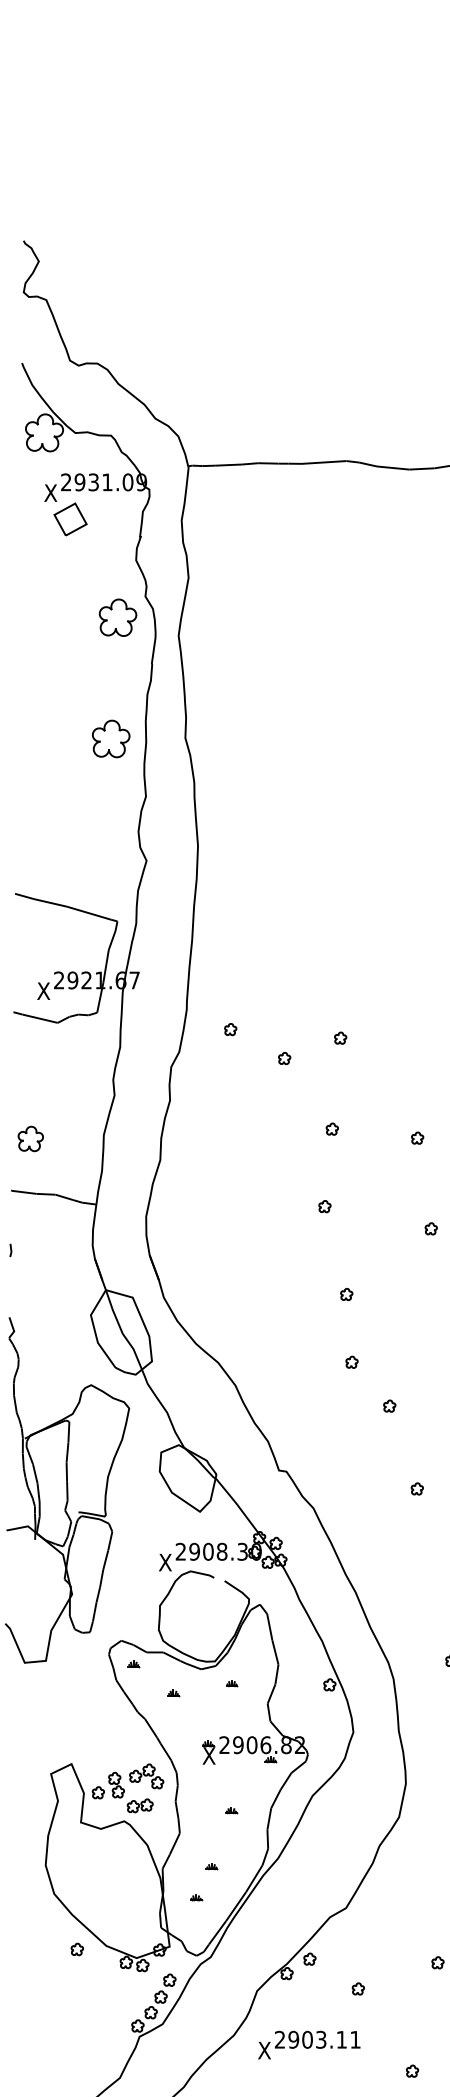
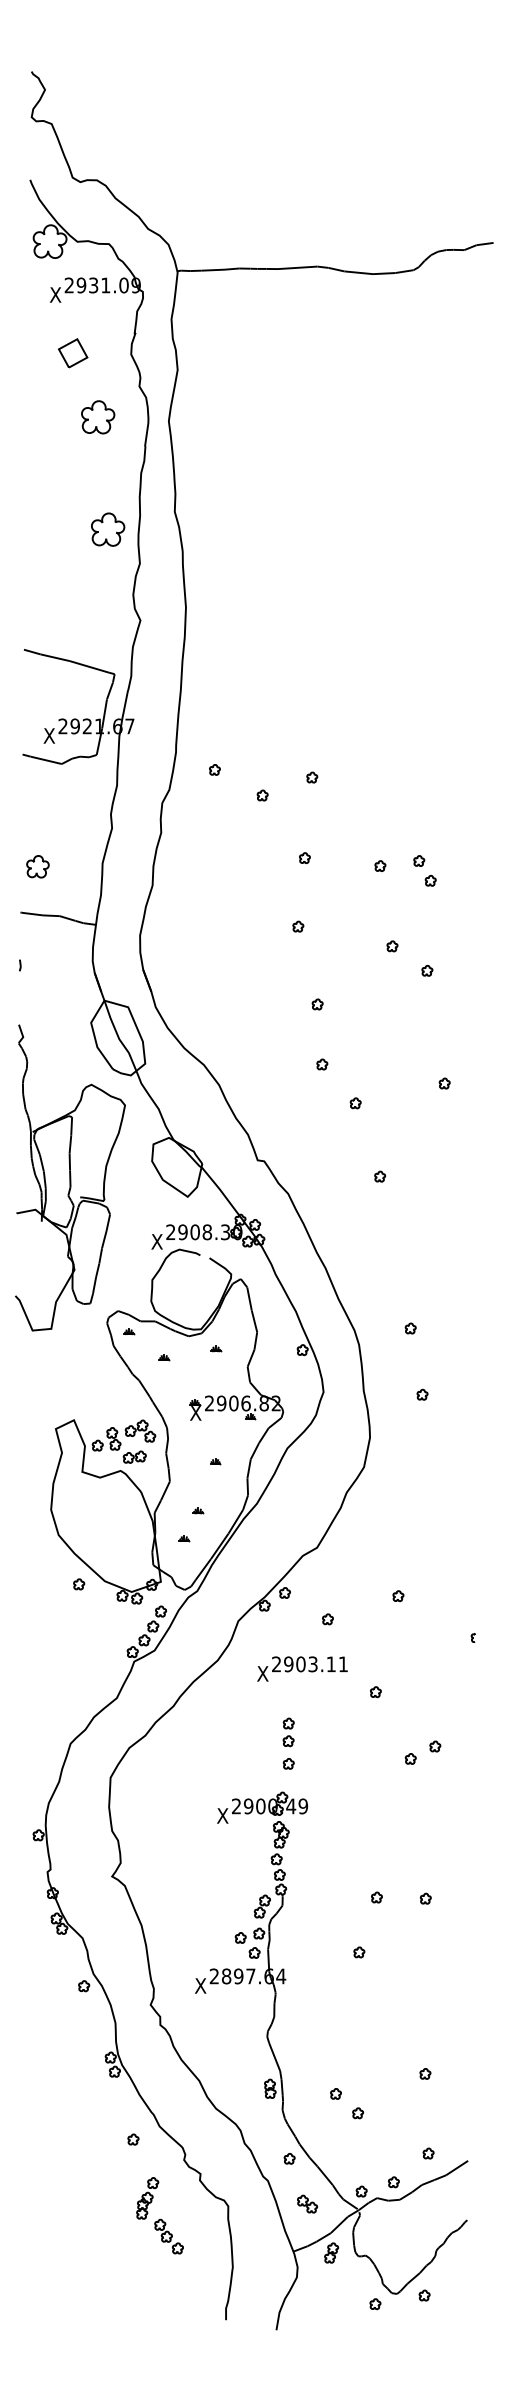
part: (70, 519) -> (73, 353), moved
part: (118, 617) -> (98, 417), moved
part: (111, 738) -> (108, 529), moved
text: (309, 2044) -> (302, 1668), moved

